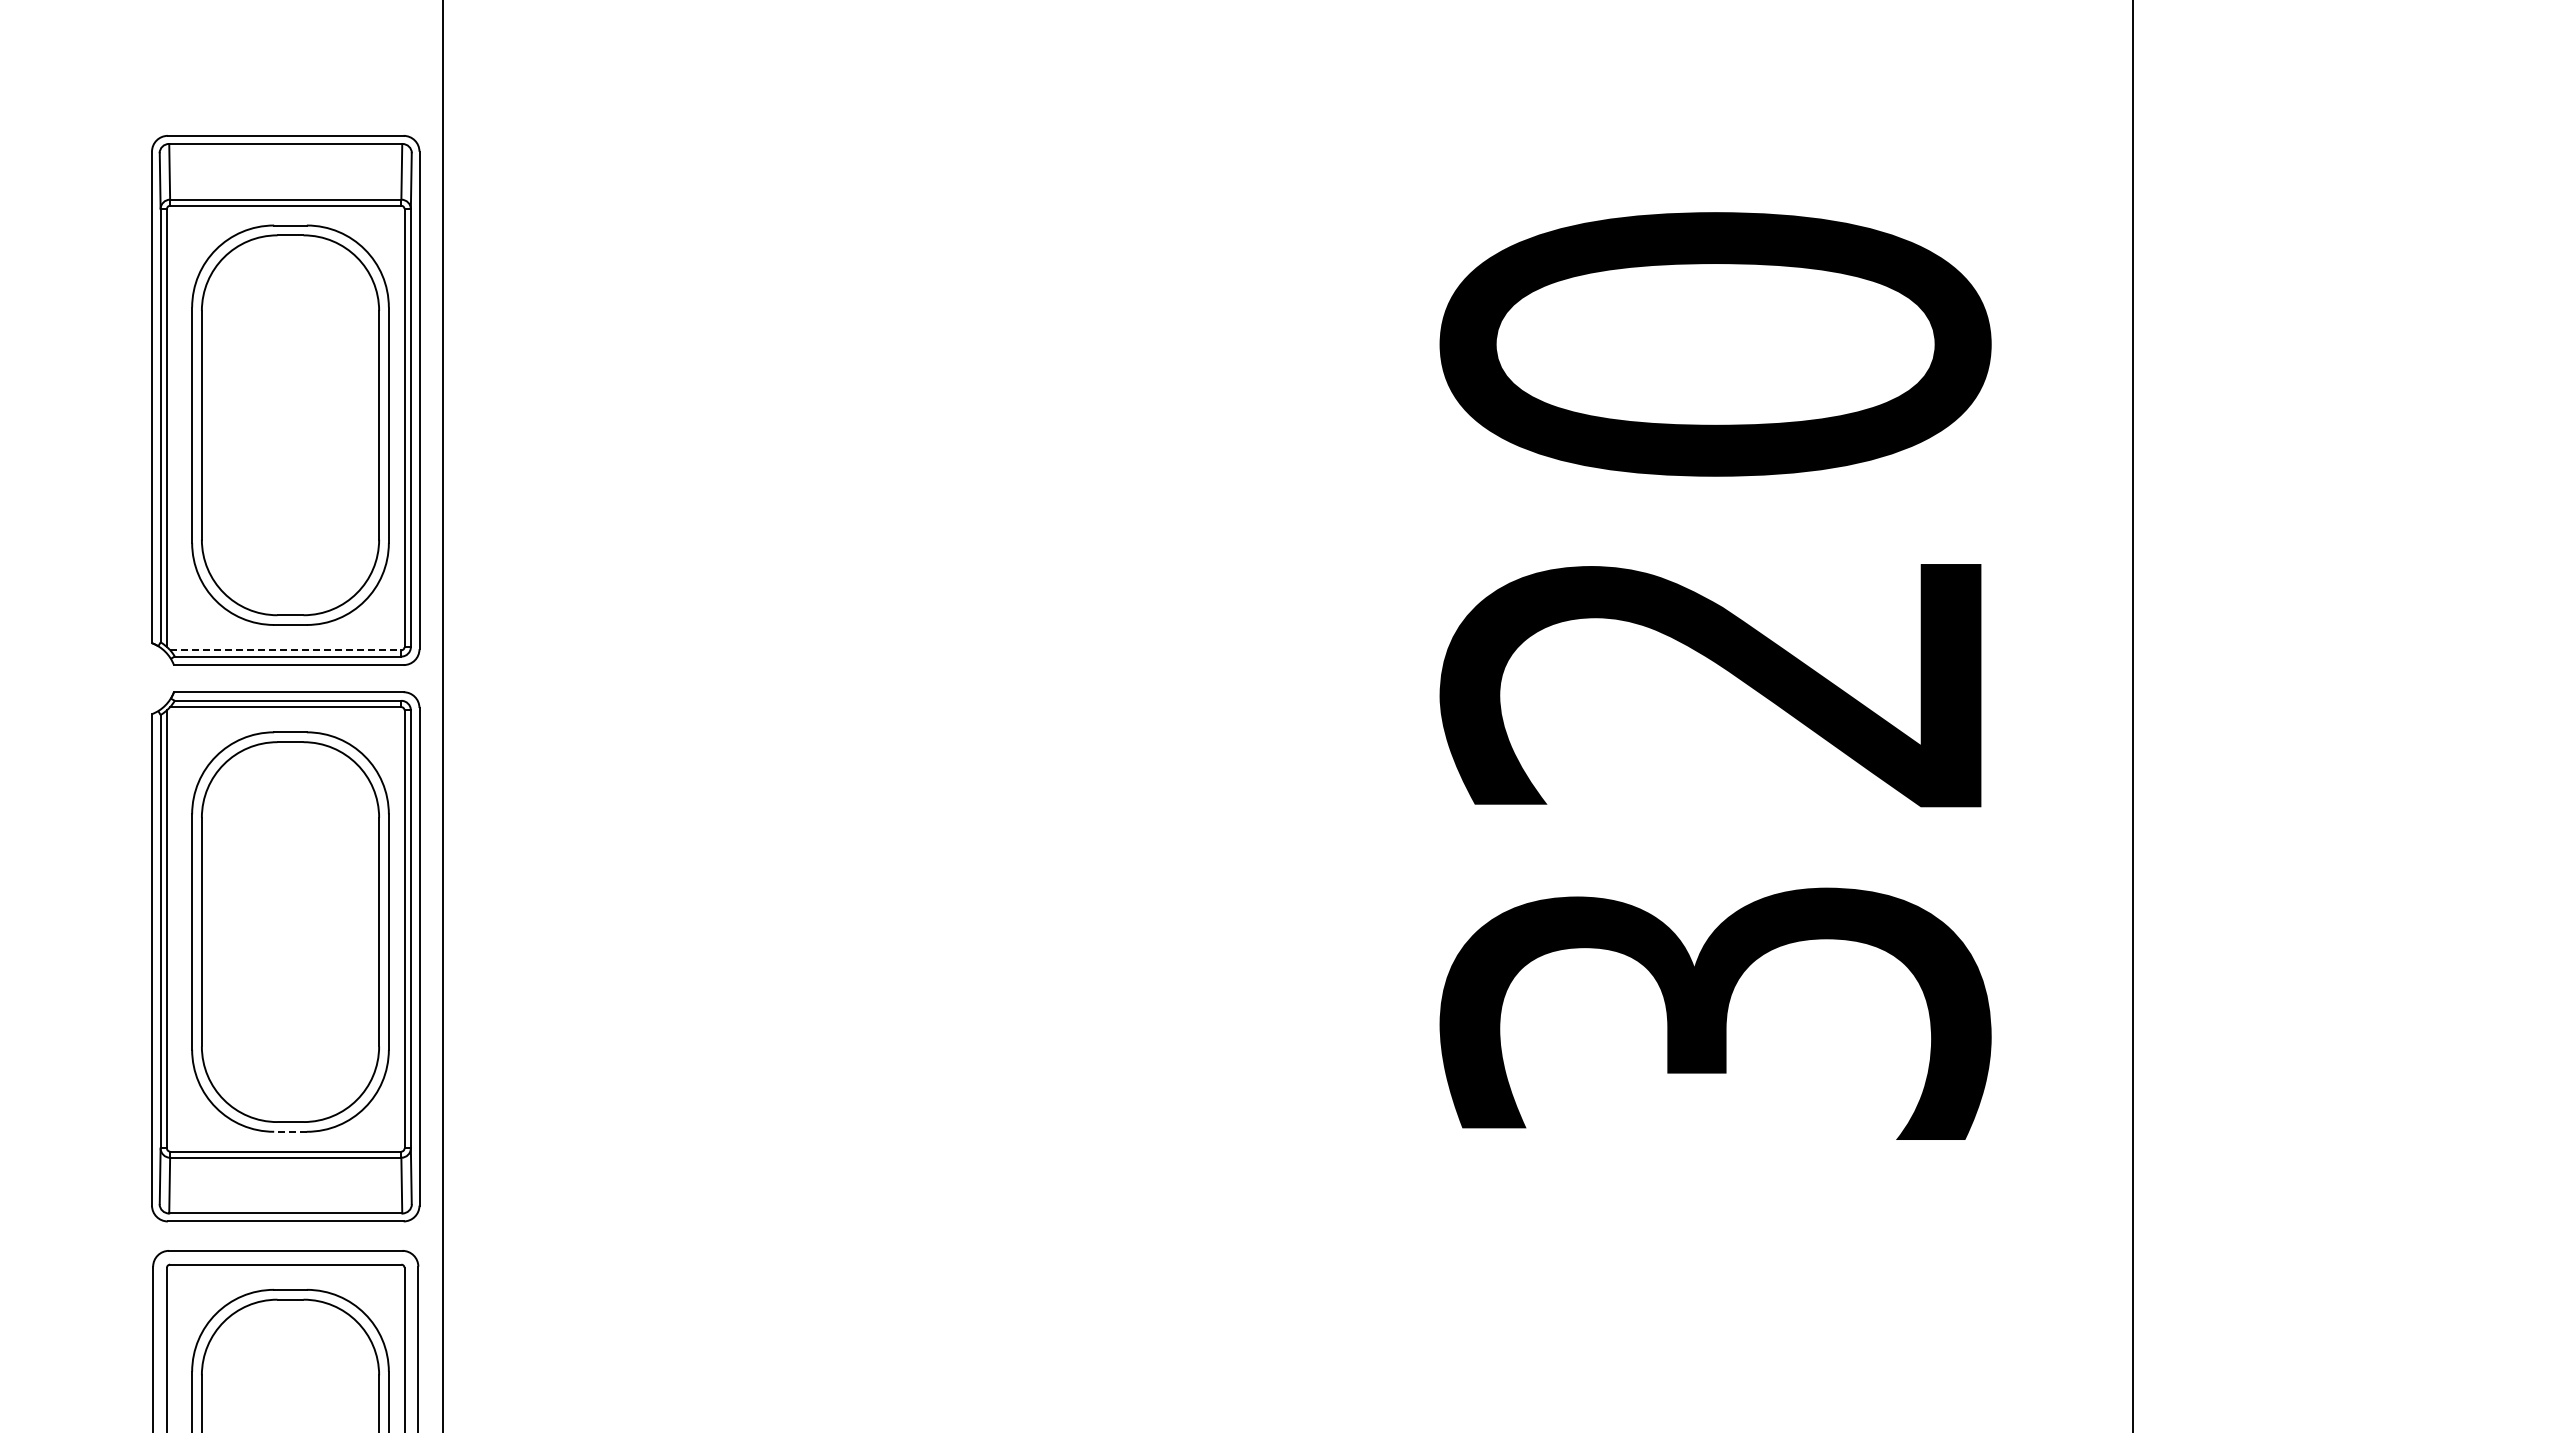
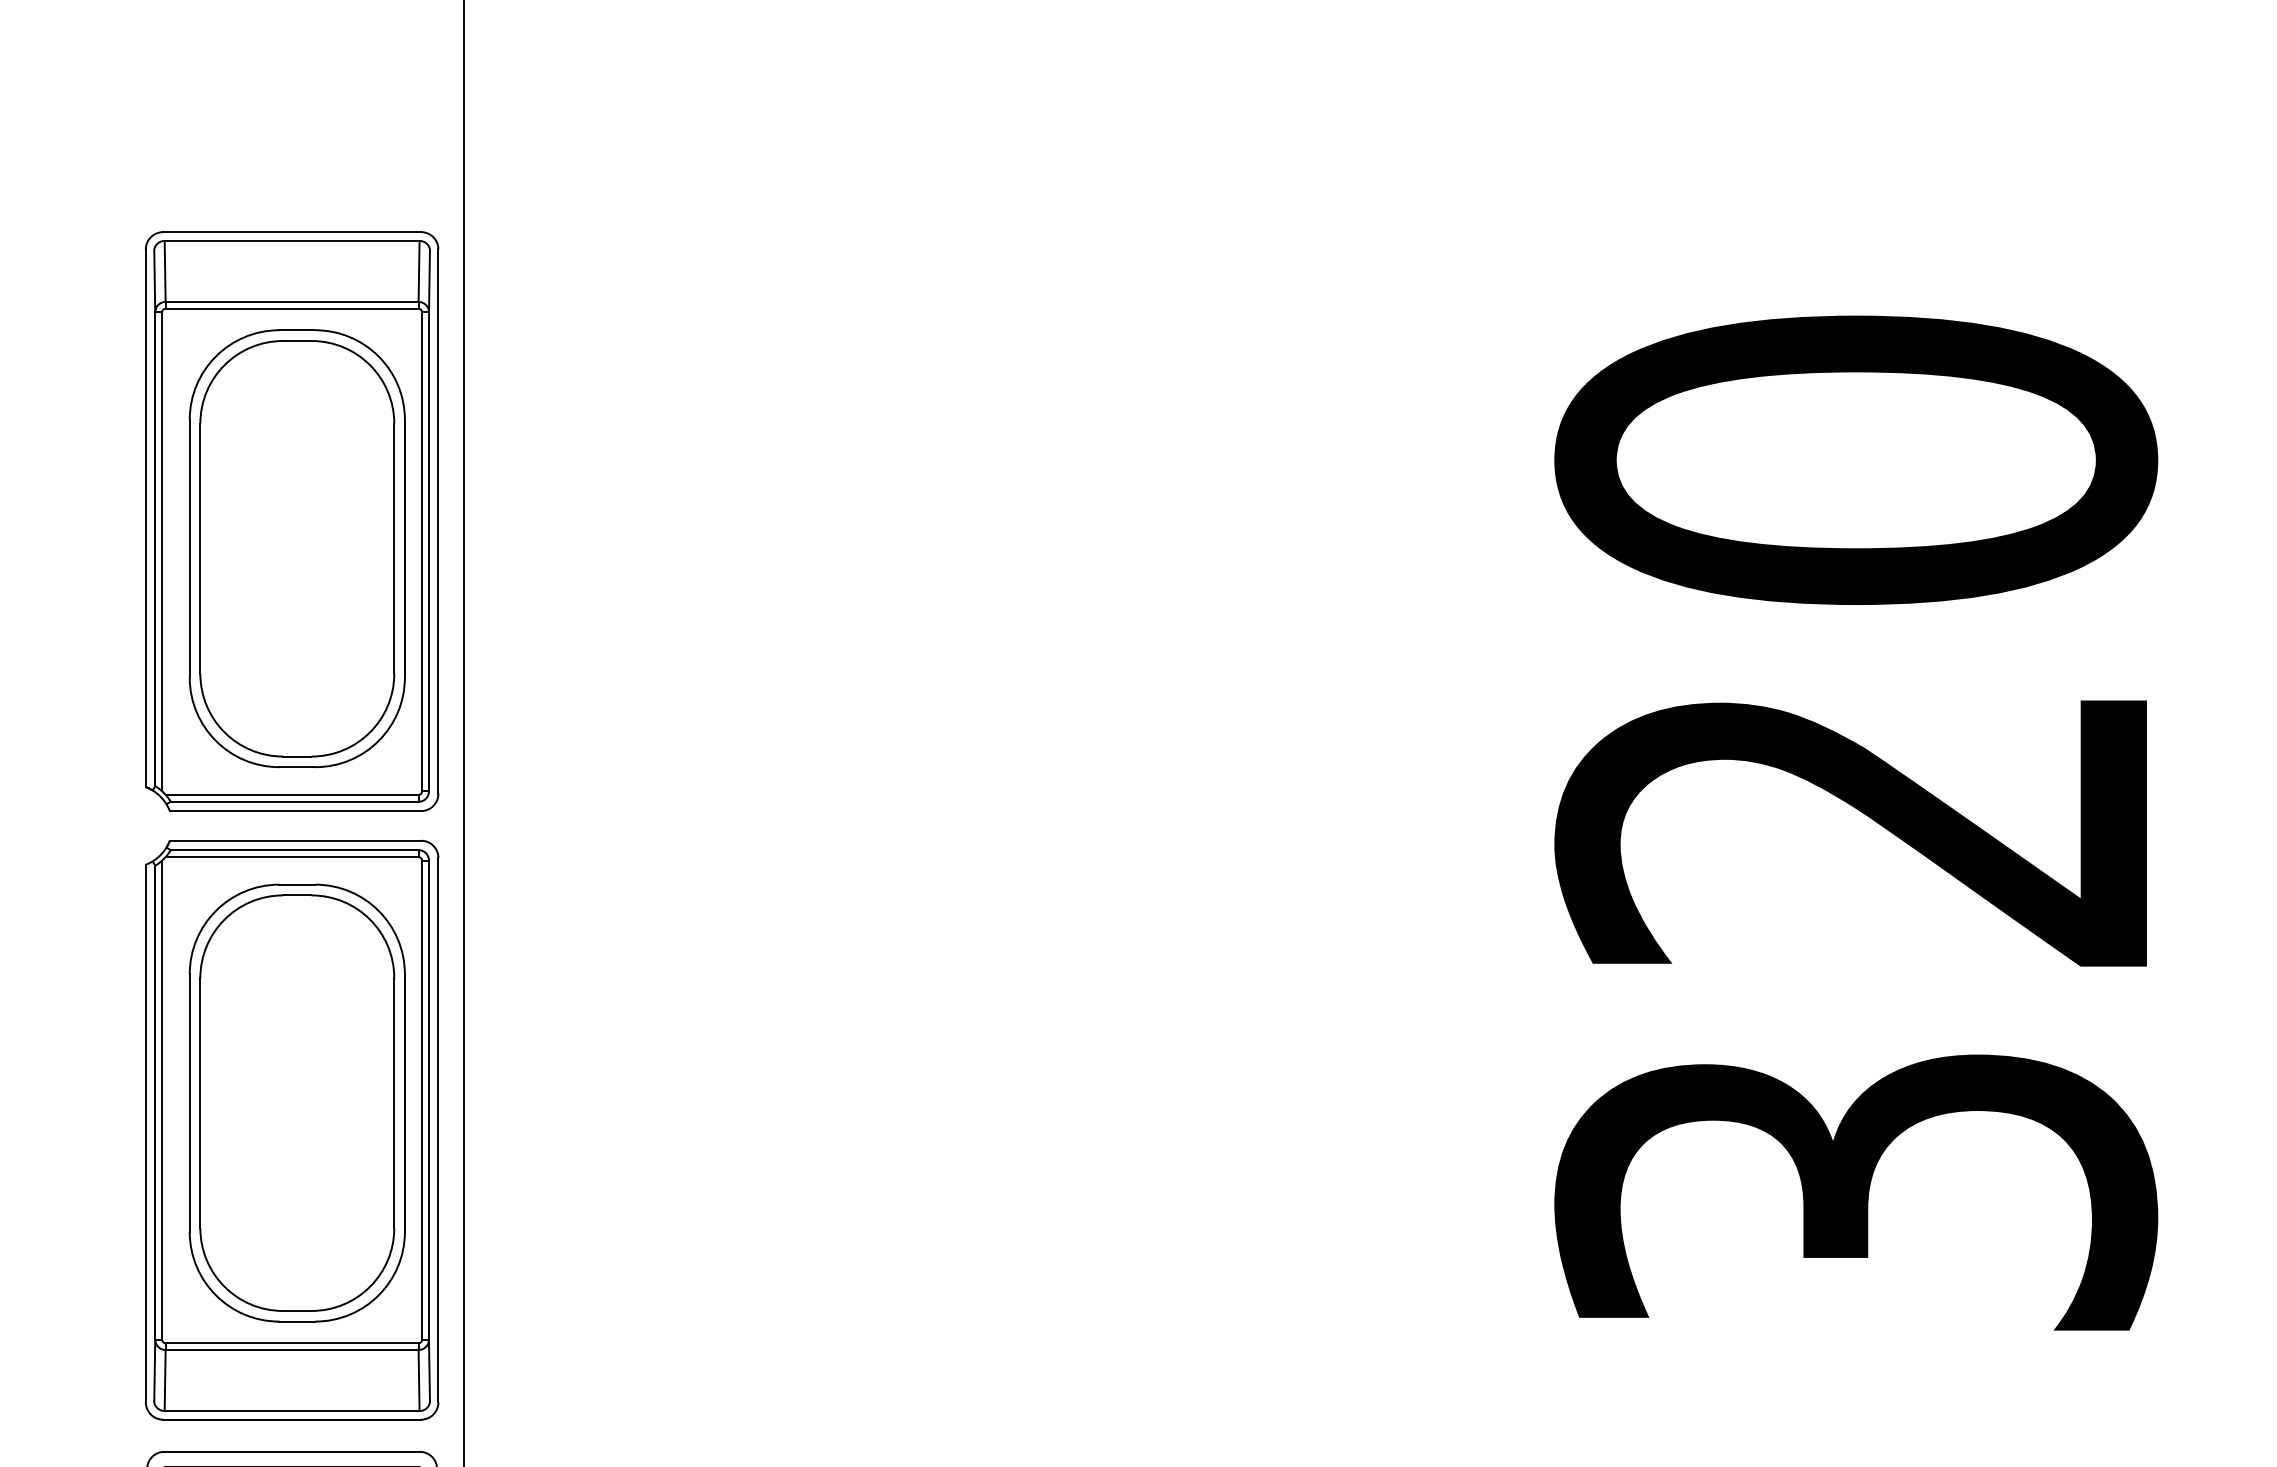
line: (285, 650) -> (291, 795), dashed -> solid
line: (290, 1131) -> (297, 1321), dashed -> solid

